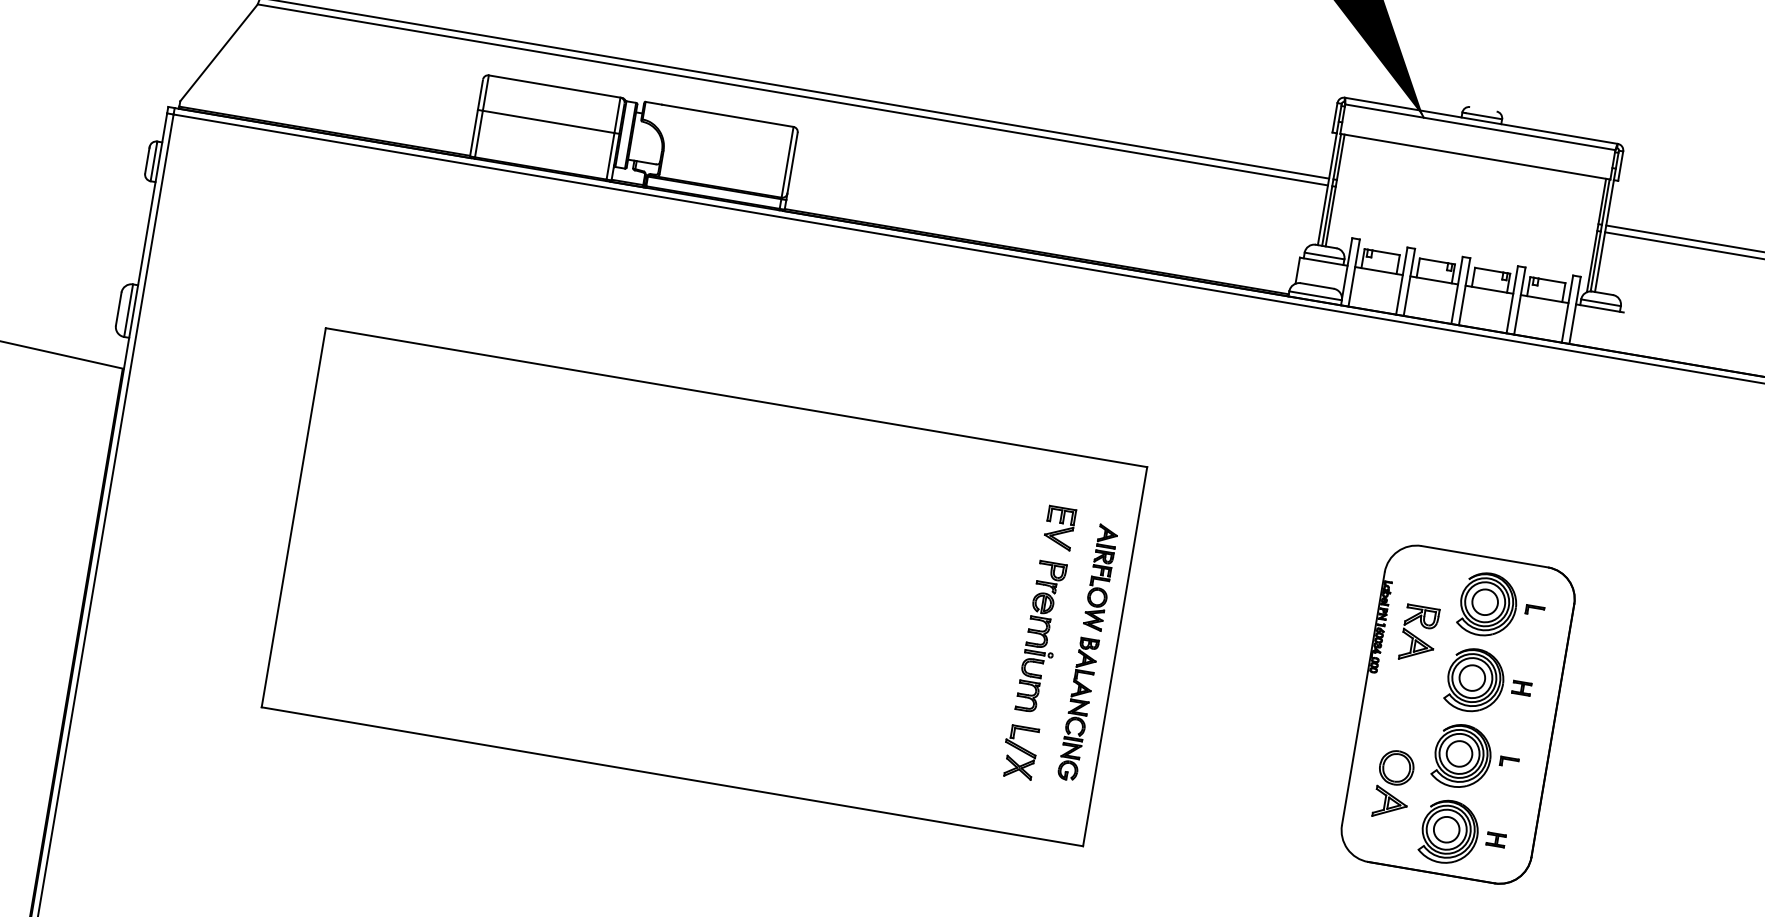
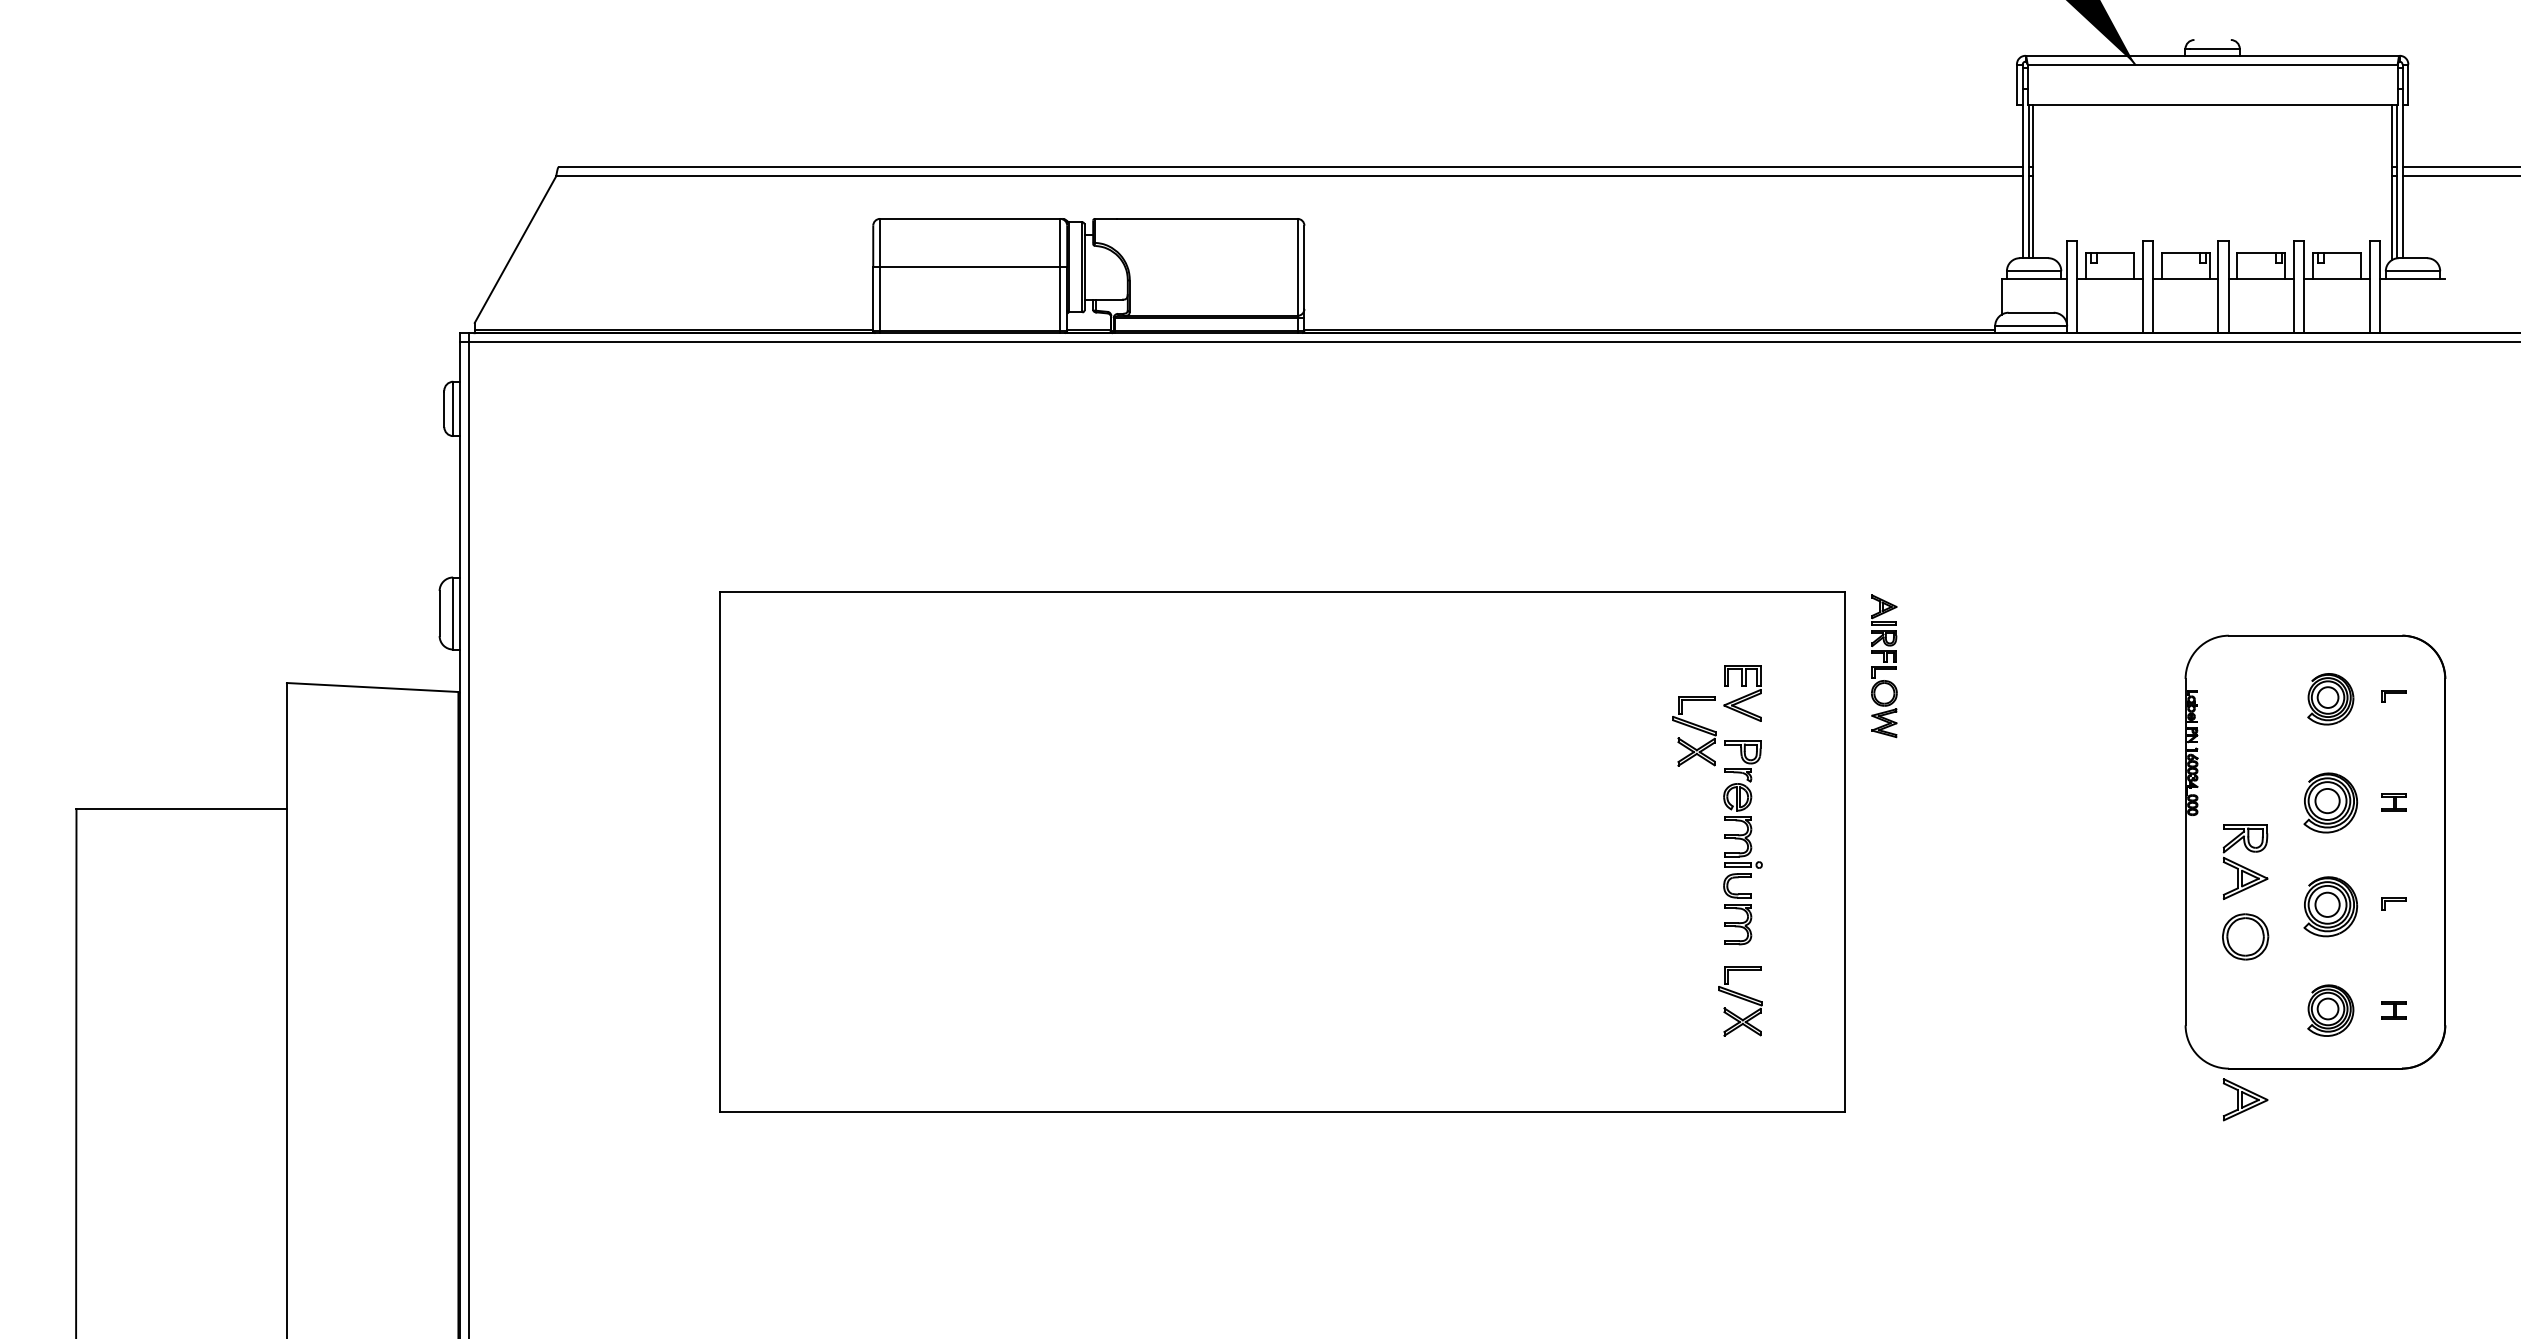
part: (1019, 550) -> (1694, 731), added
part: (1100, 577) -> (1884, 666), moved
part: (1487, 605) -> (2330, 699), size x0.6
part: (1419, 634) -> (2245, 861), moved
part: (1475, 680) -> (2330, 802), size x0.7
part: (1078, 709) -> (1808, 930), removed
part: (1462, 756) -> (2330, 906), size x0.7
part: (1390, 803) -> (2245, 1099), moved
part: (1449, 832) -> (2330, 1010), size x0.6

